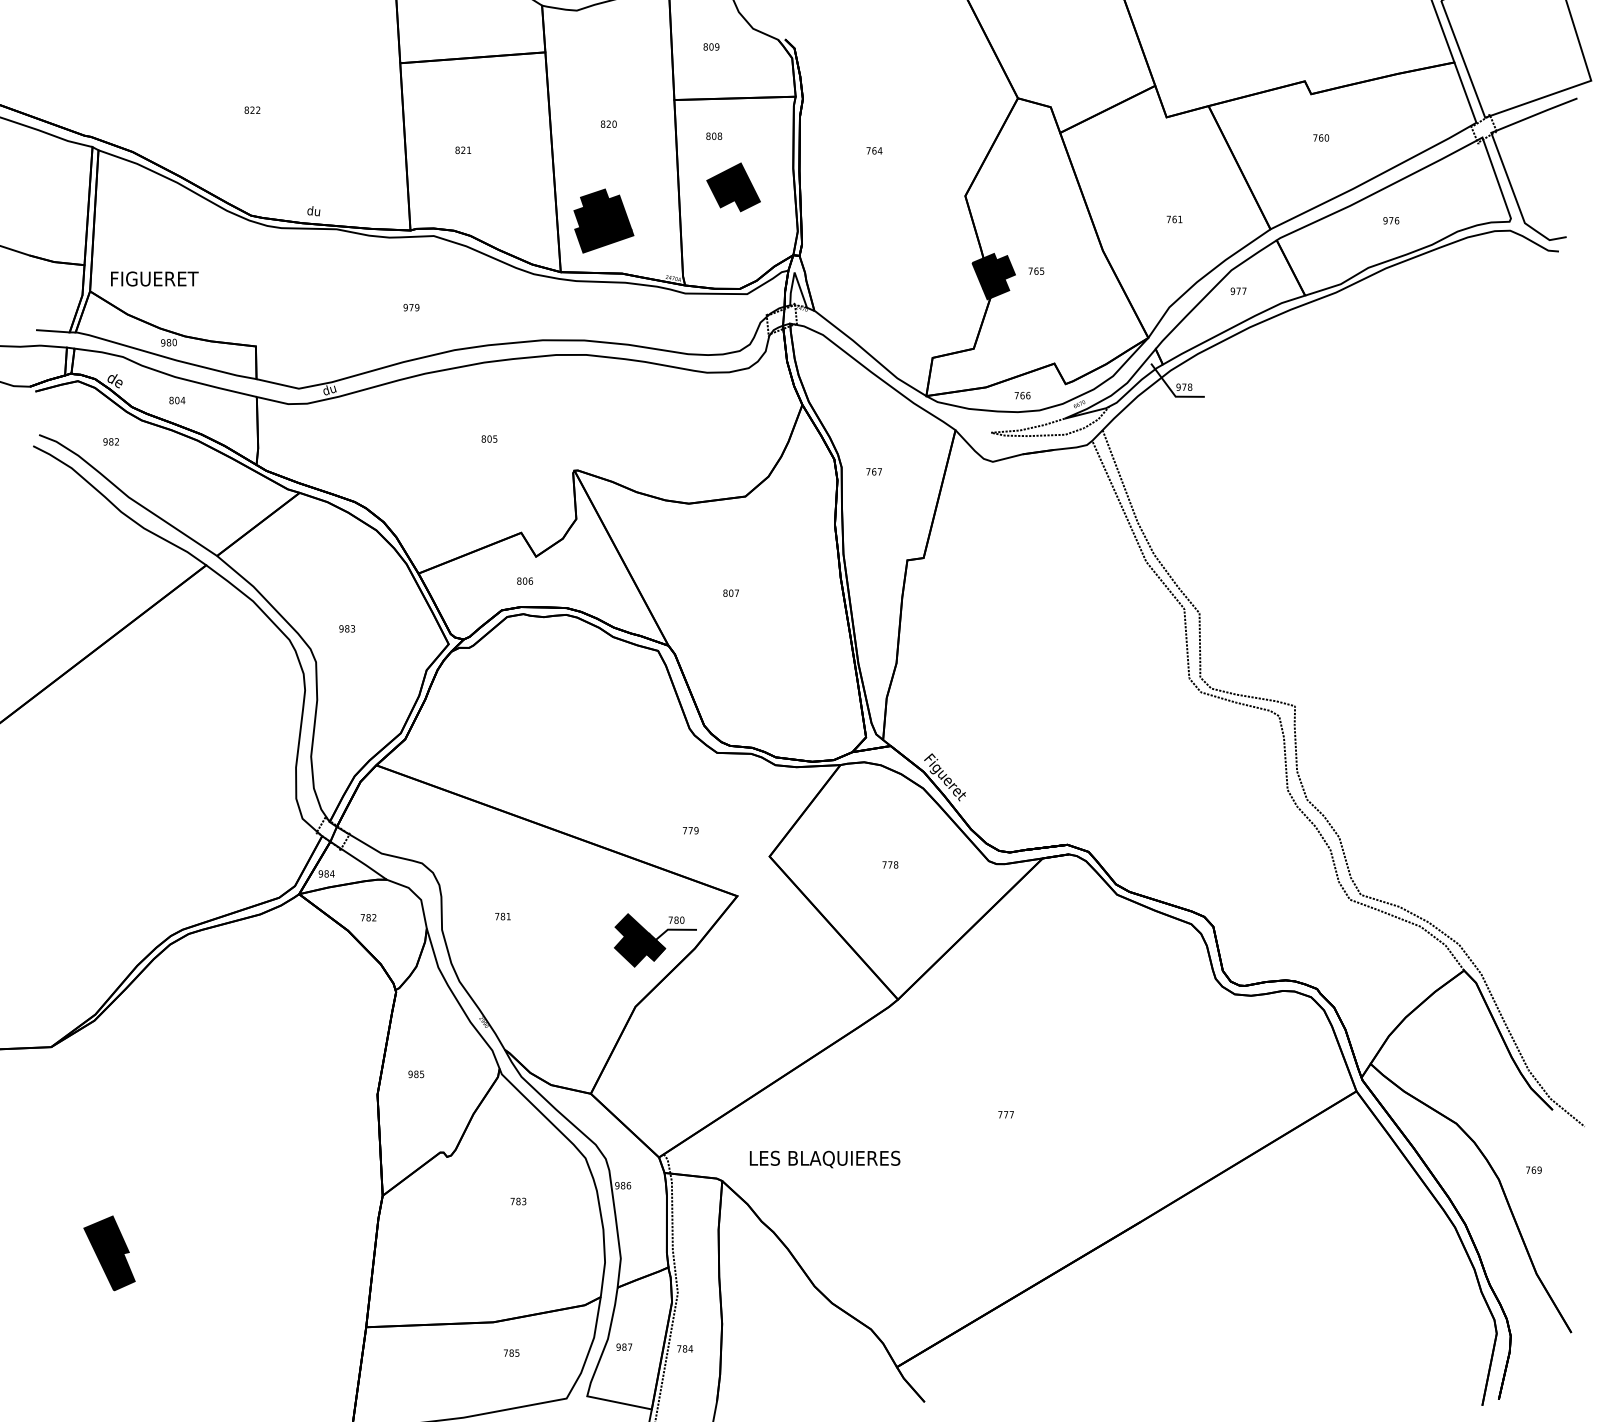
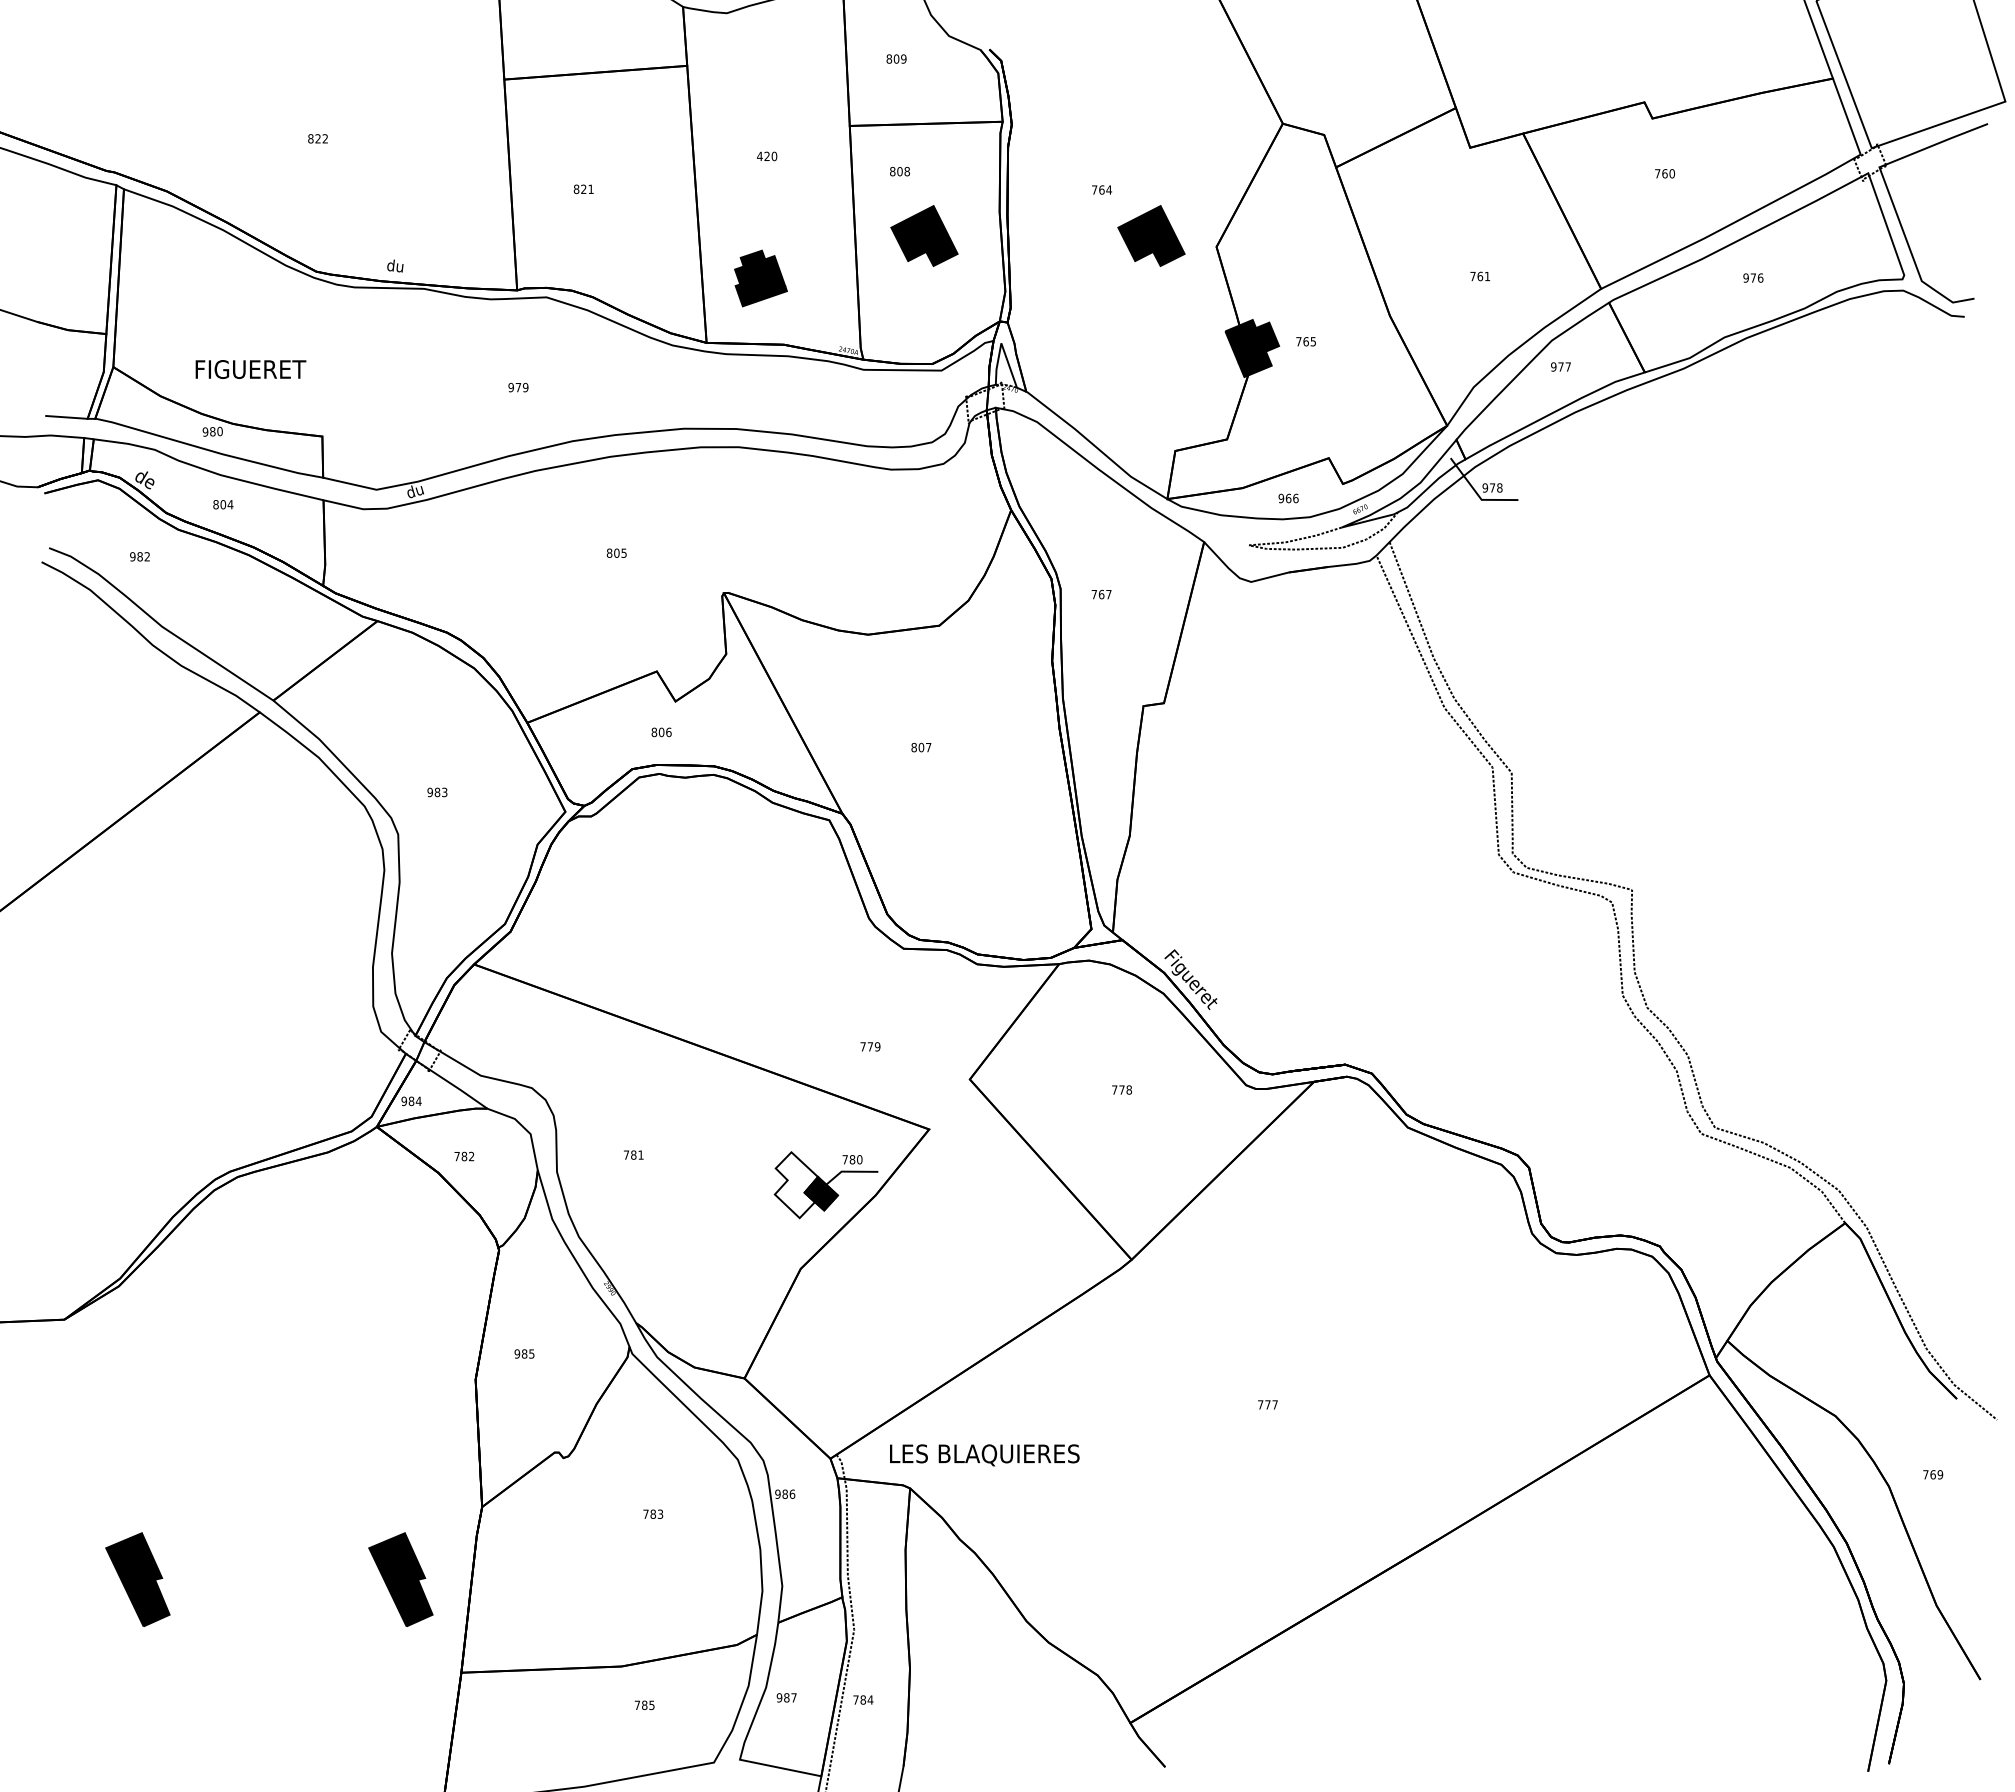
text: (602, 124) -> (759, 156), 820 -> 420
part: (913, 186) -> (1151, 235), added
part: (603, 221) -> (760, 278), size x0.7
text: (154, 278) -> (250, 369), moved
text: (1016, 395) -> (1281, 498), 766 -> 966
fill: (632, 940) -> (796, 1185), removed
text: (824, 1159) -> (984, 1455), moved
part: (317, 1253) -> (400, 1579), added

